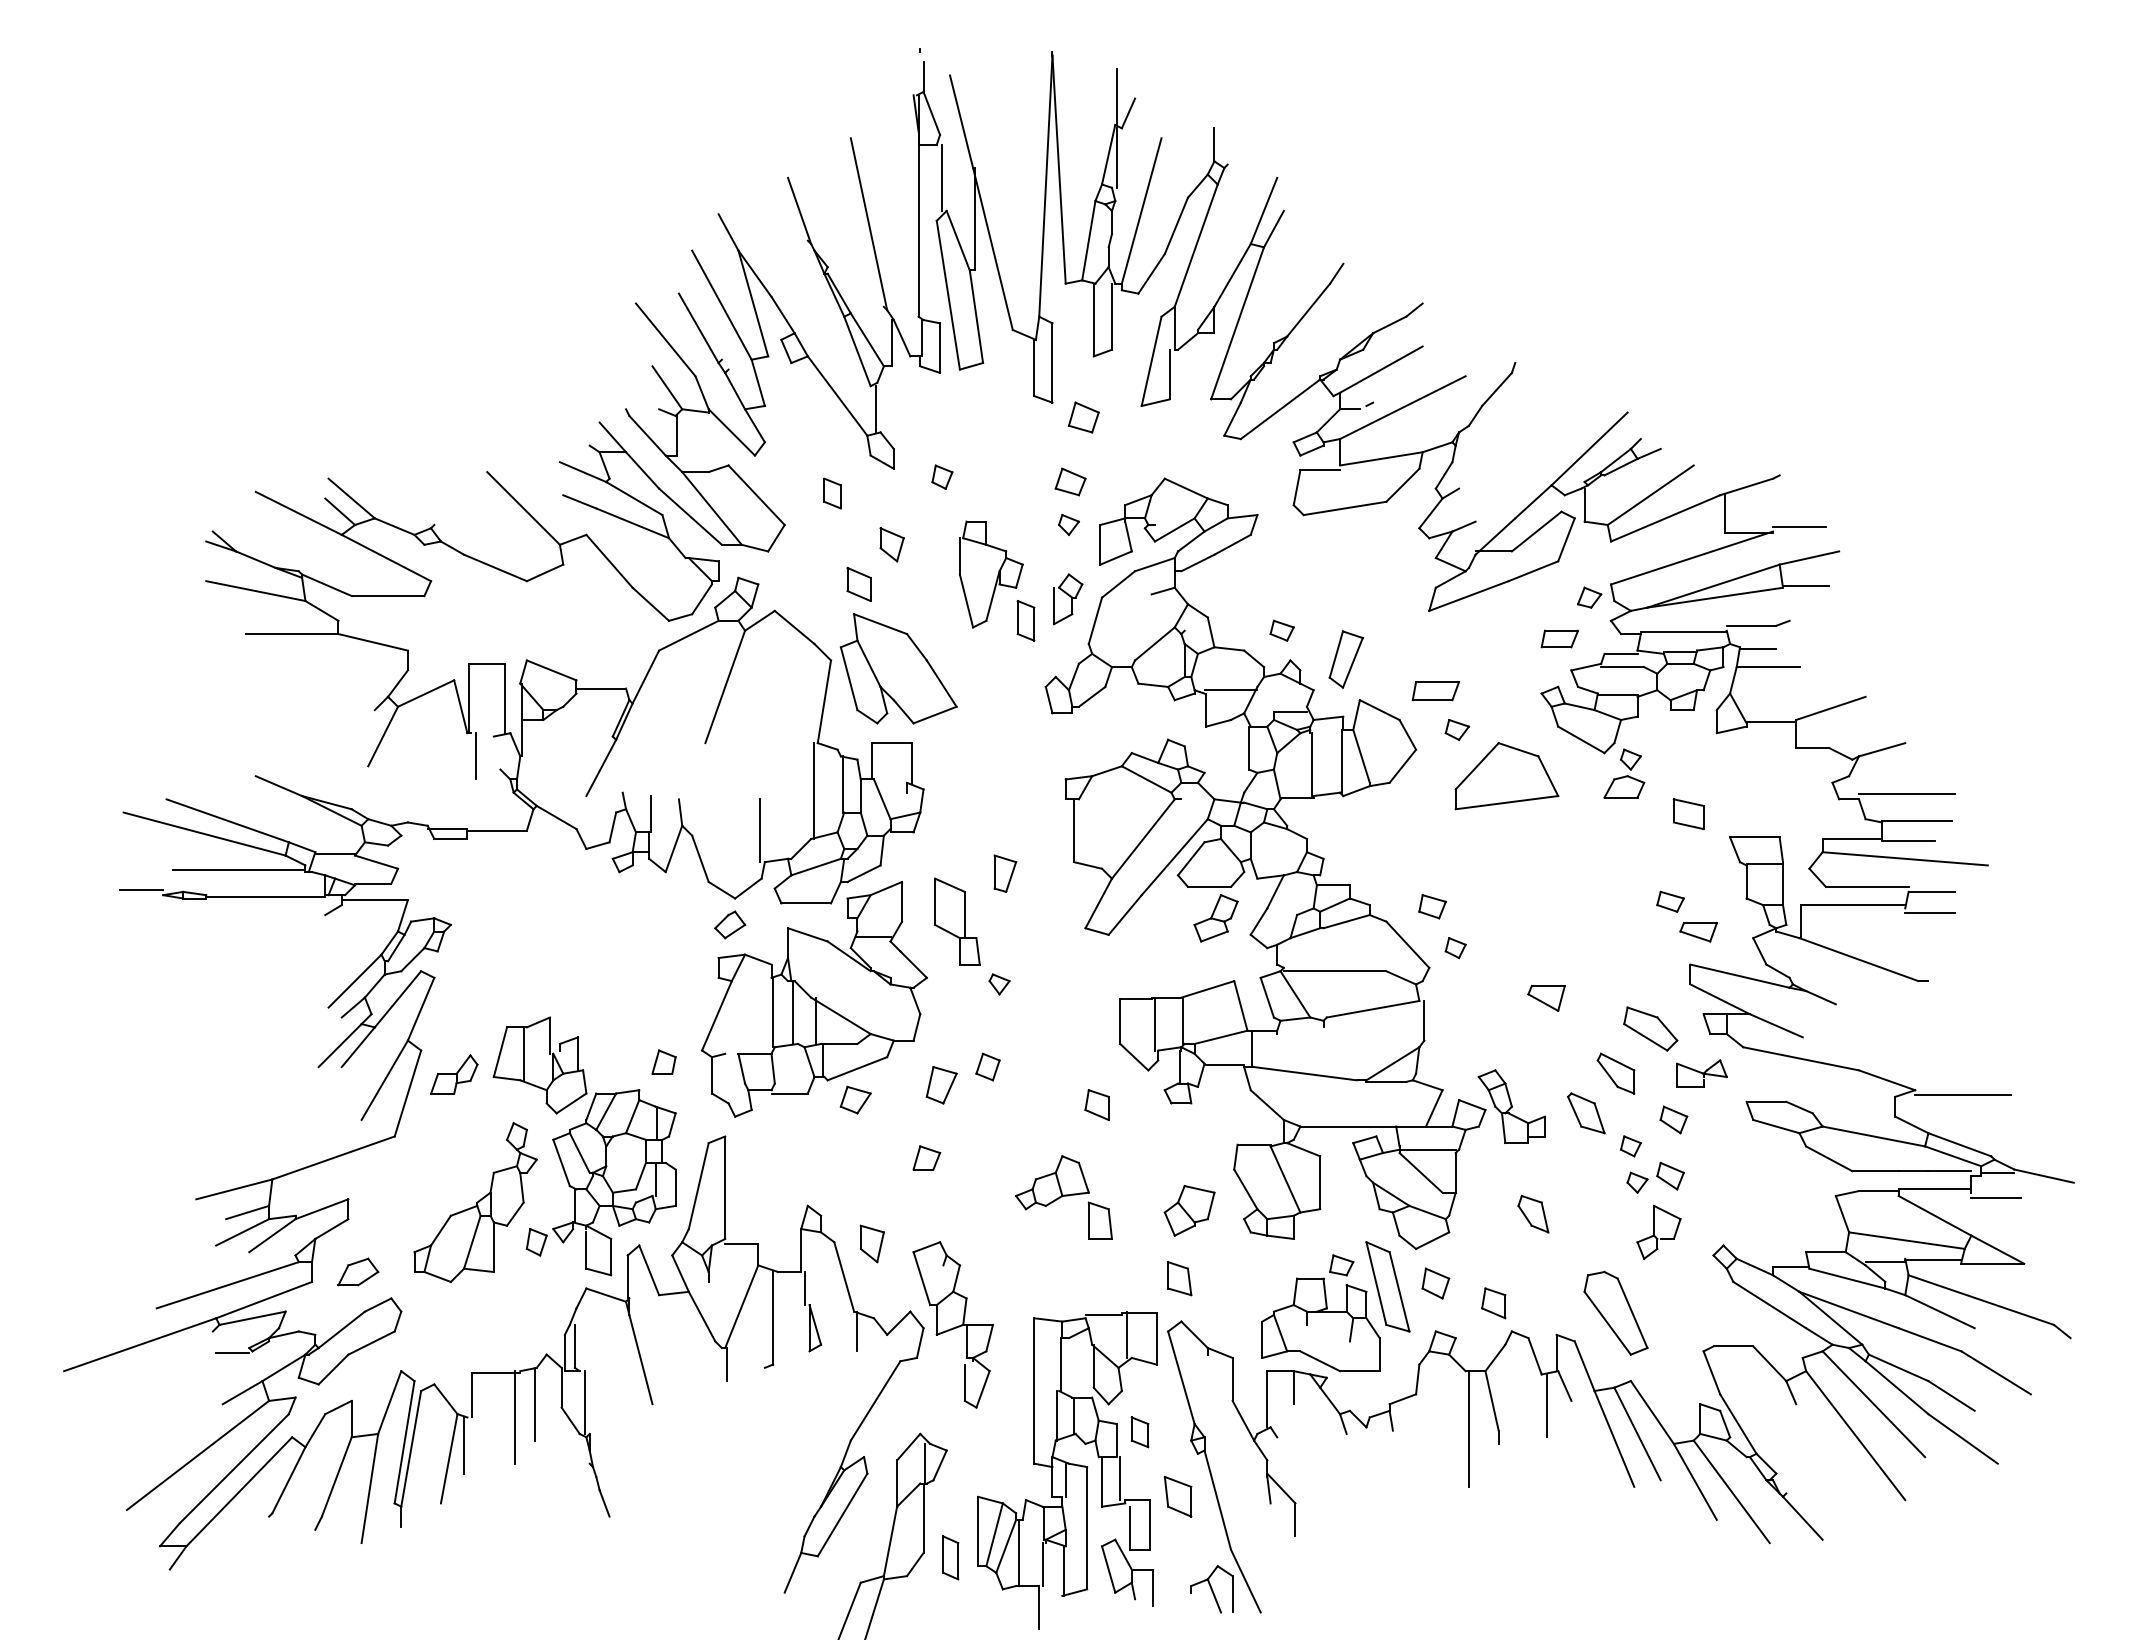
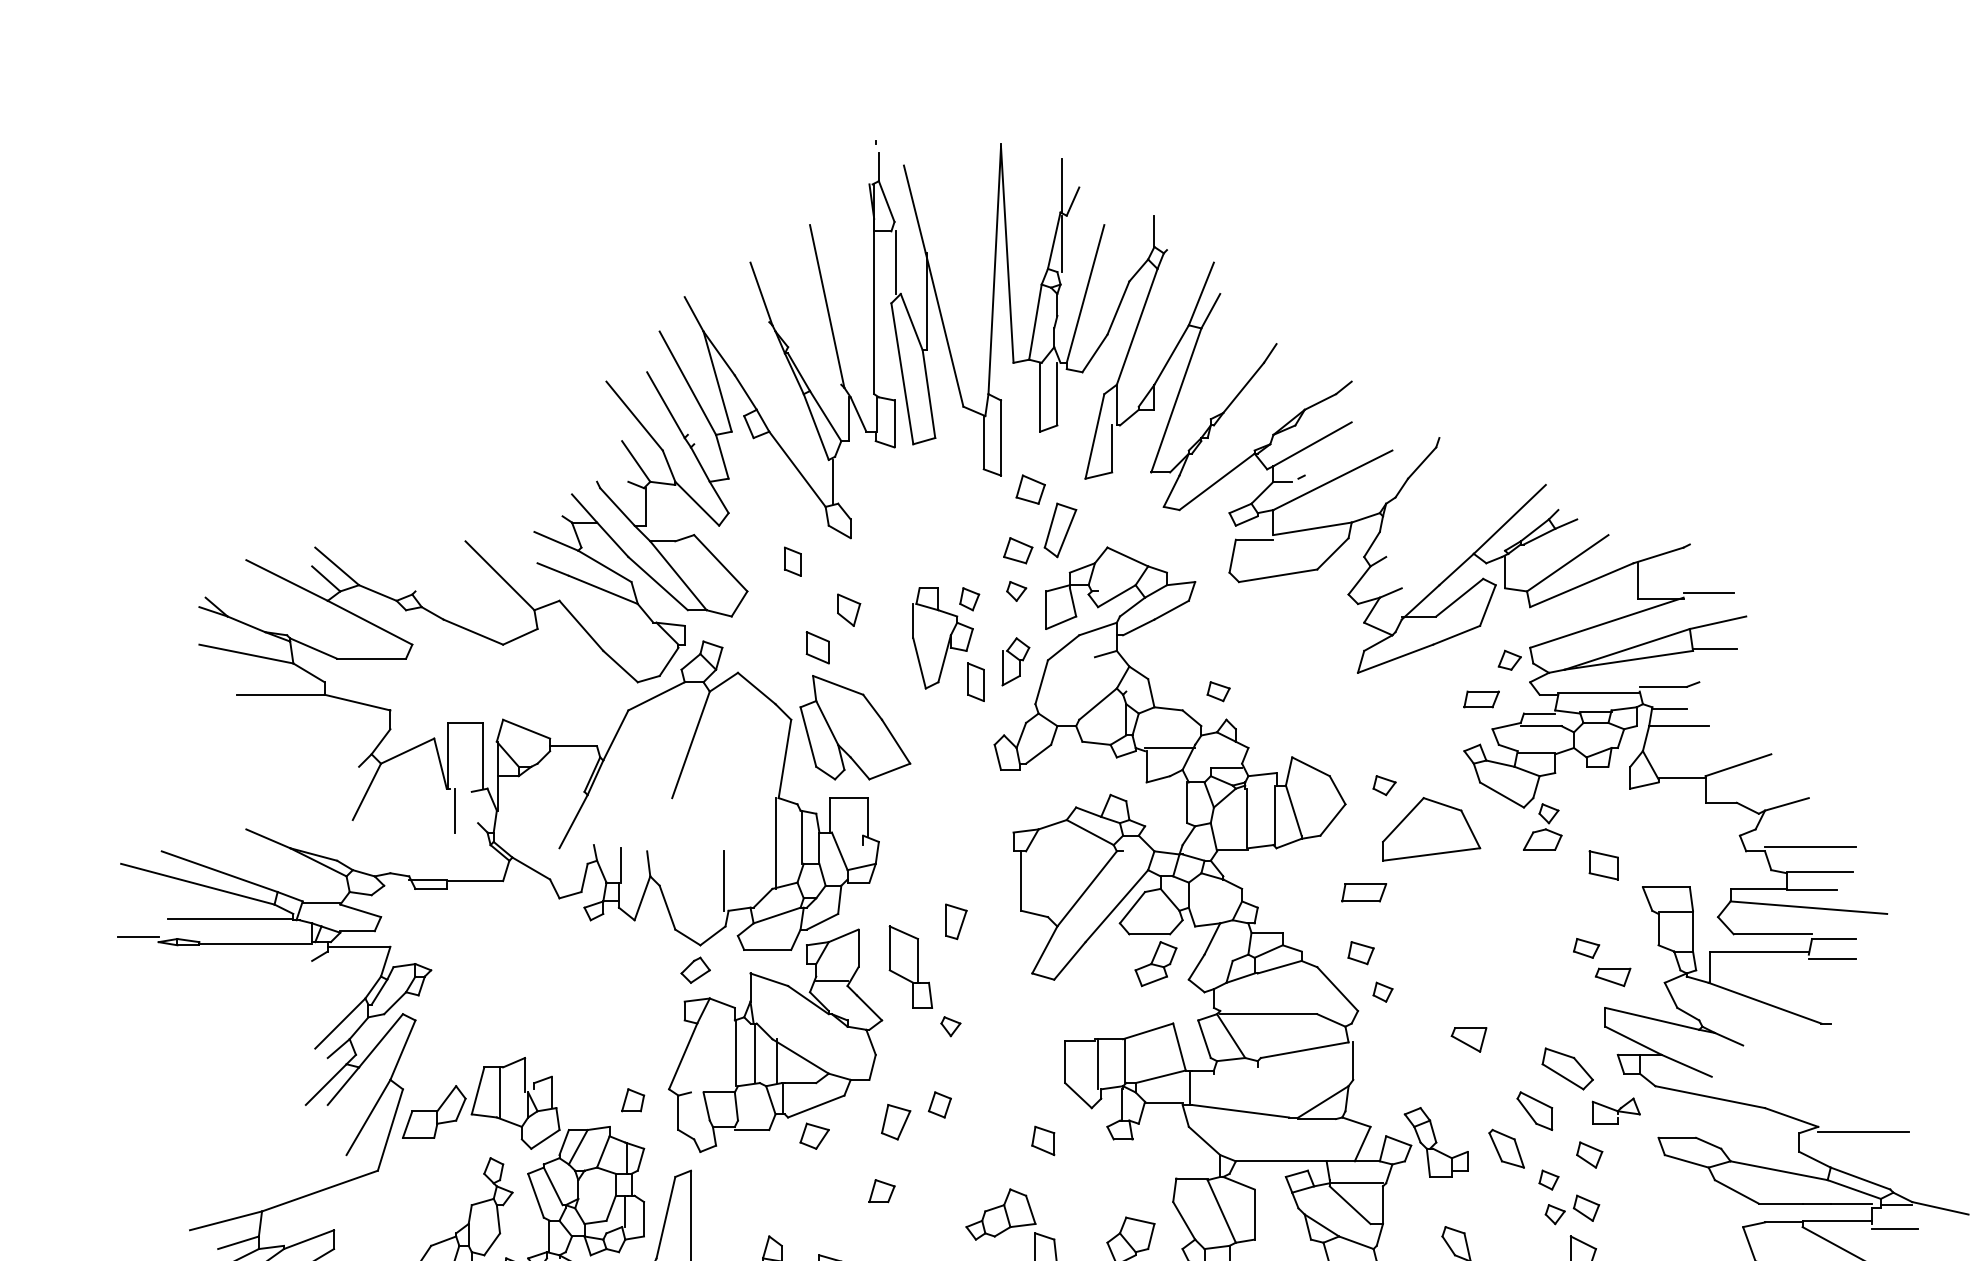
part: (942, 476) -> (969, 598), moved
part: (1345, 659) -> (1059, 530), moved
part: (1435, 691) -> (1363, 893), moved
part: (454, 1074) -> (434, 1112), size x1.43

